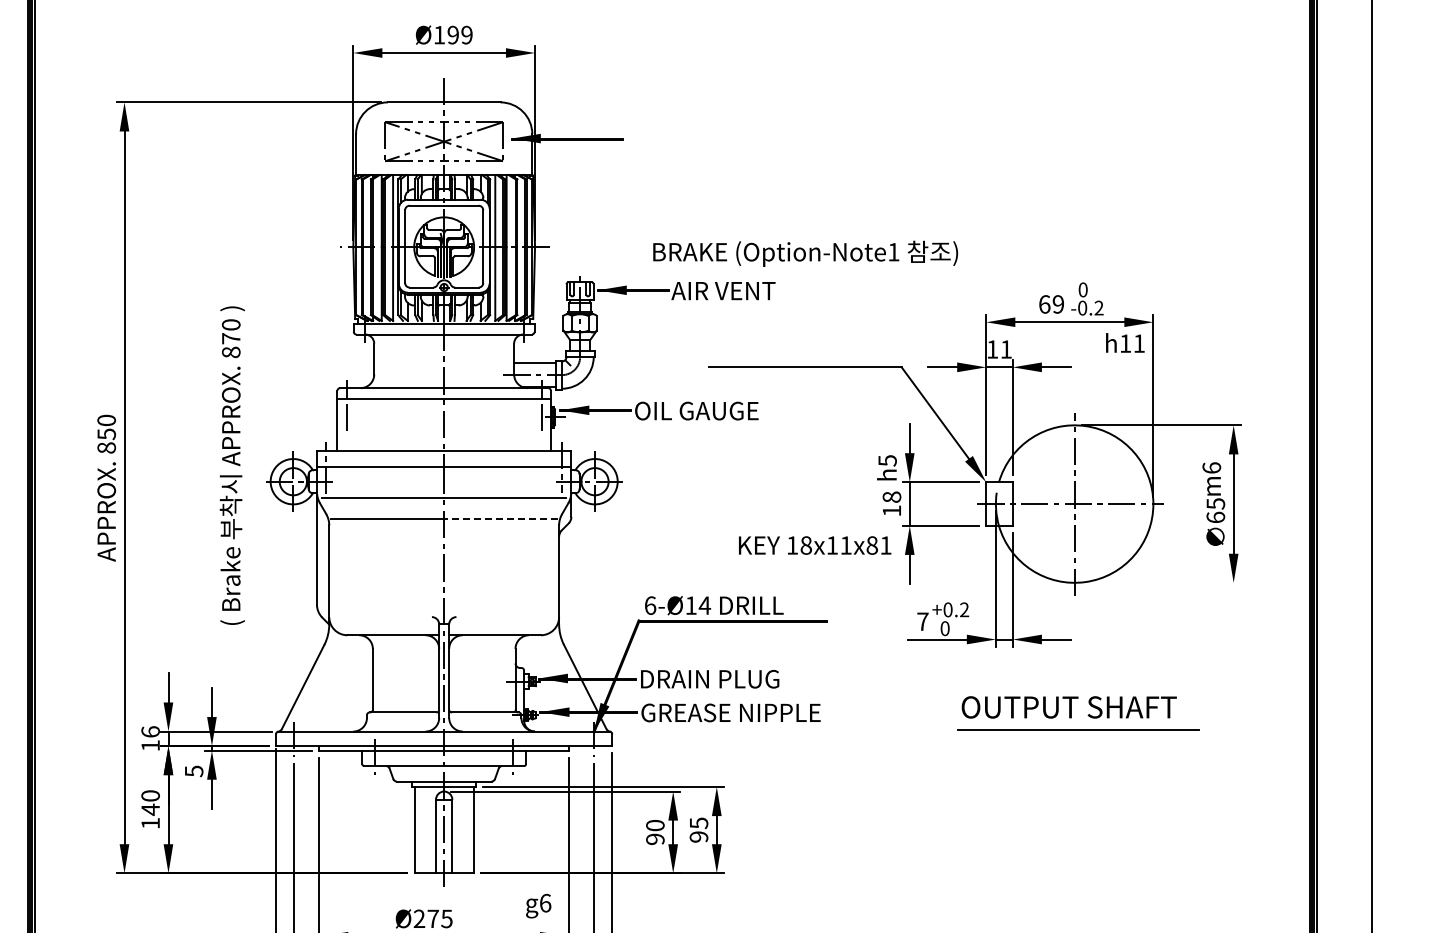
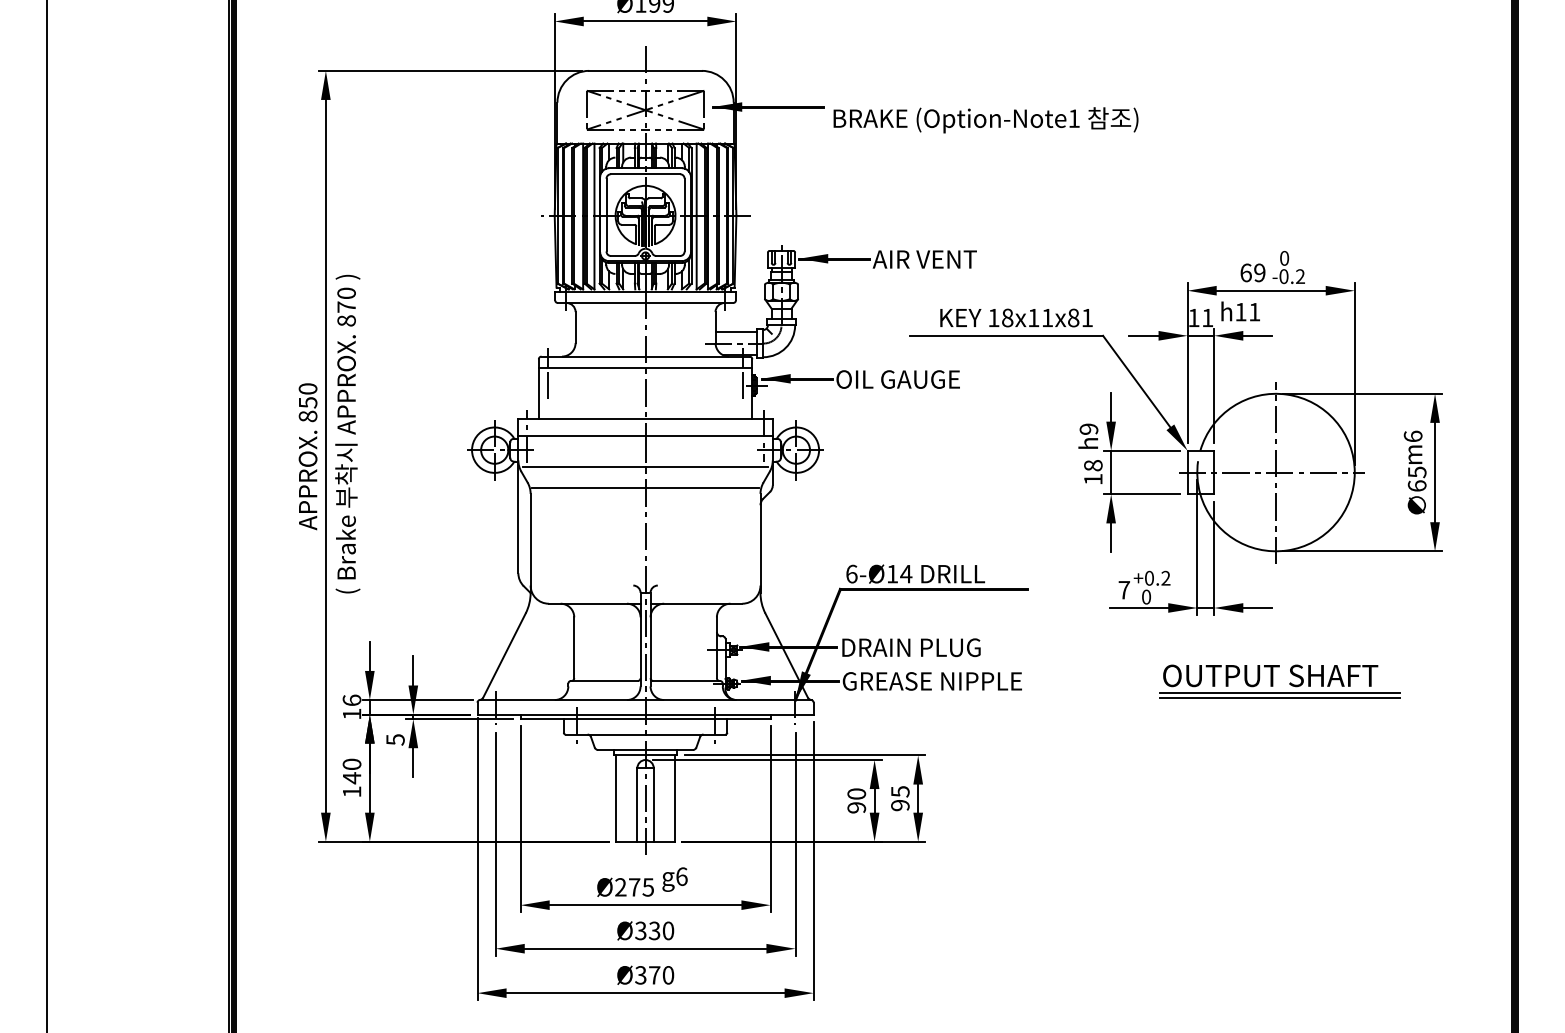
text: (805, 254) -> (985, 120), moved
text: (1125, 343) -> (1240, 311), moved
text: (887, 461) -> (1088, 429), h5 -> h9
text: (232, 465) -> (347, 433), moved
line: (501, 519) -> (702, 487), dashed -> solid
text: (815, 545) -> (1016, 317), moved
line: (1161, 583) -> (1362, 551), added
line: (1078, 725) -> (1279, 693), added
text: (538, 906) -> (674, 879), moved

